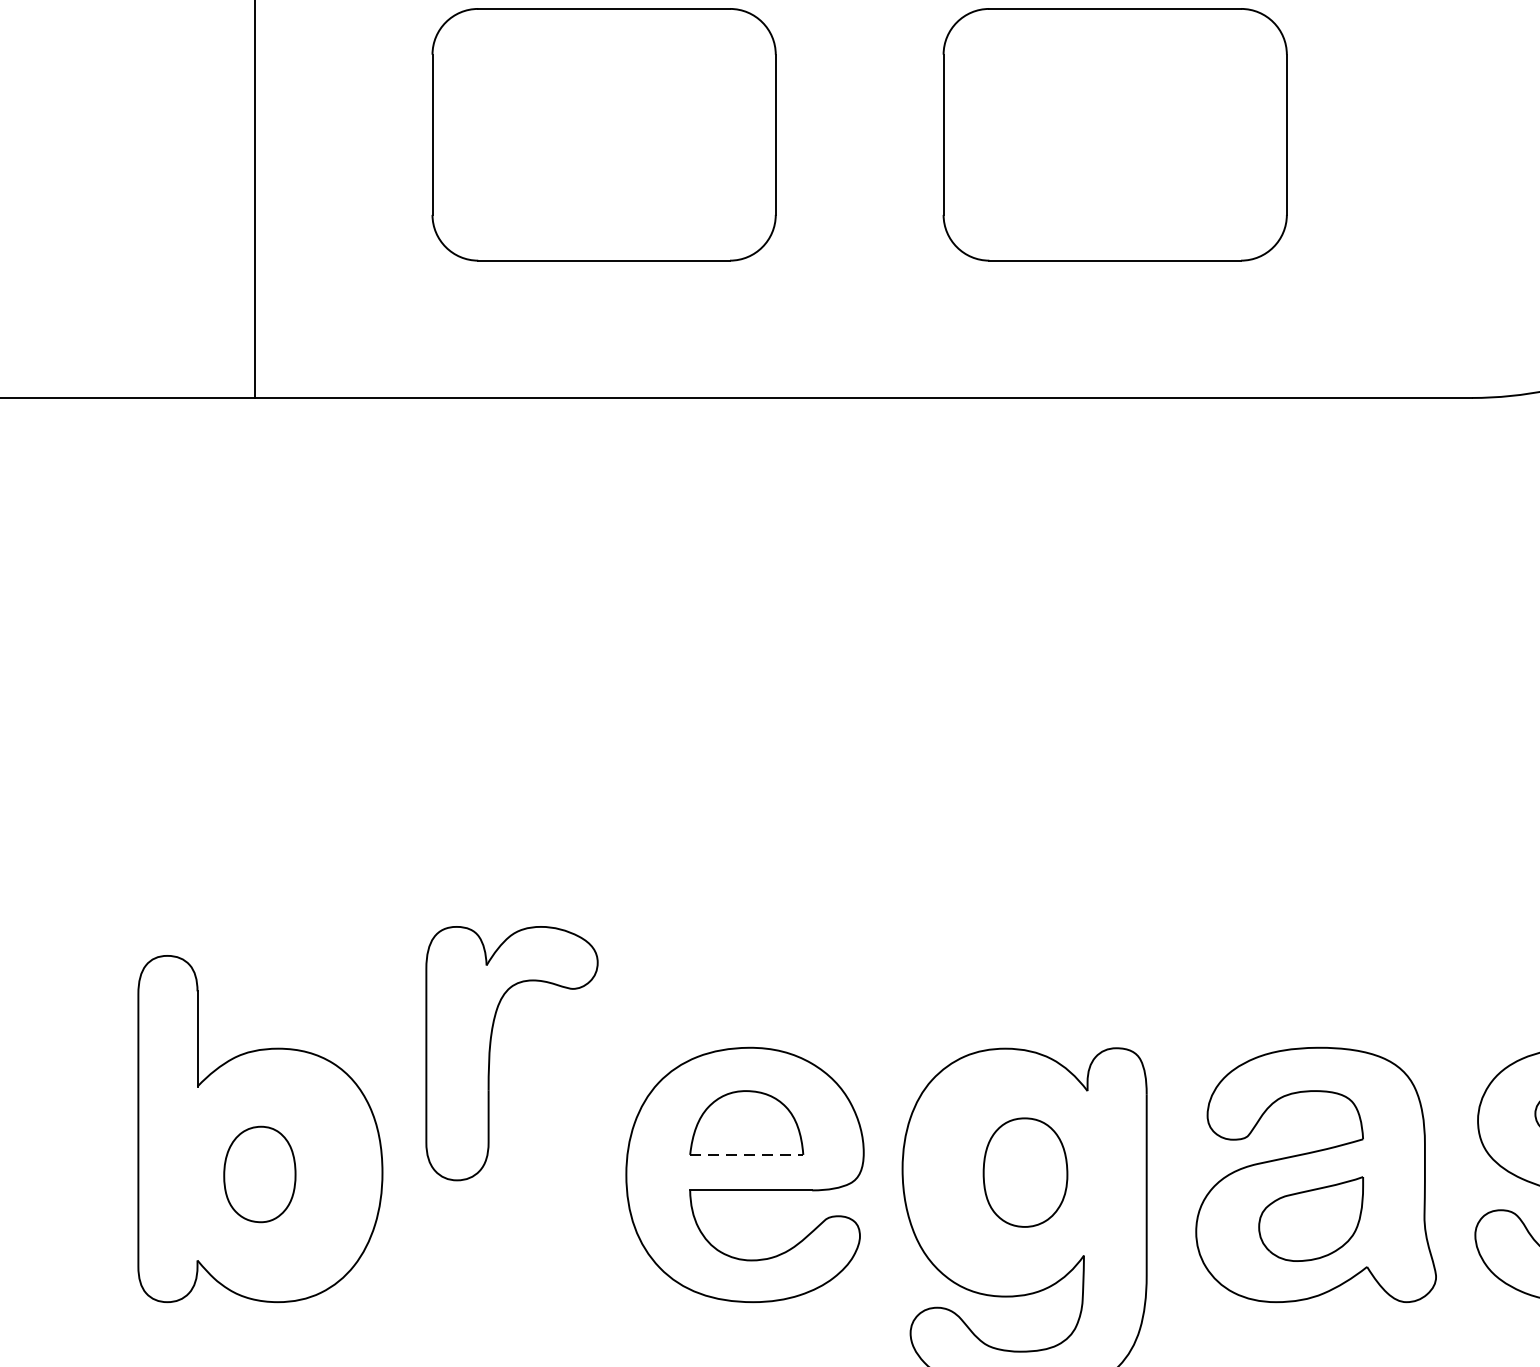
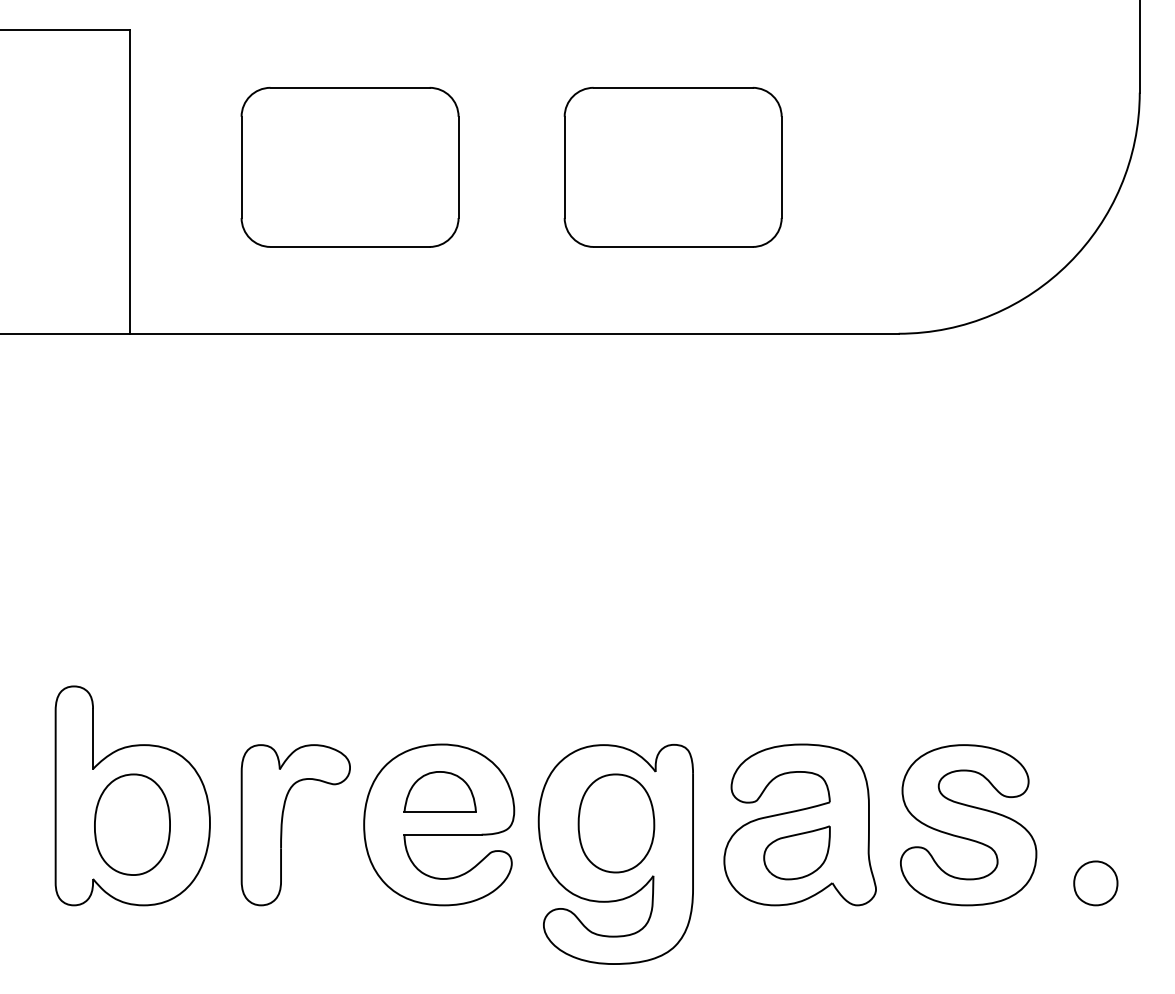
part: (490, 1054) -> (282, 825), moved
line: (747, 1155) -> (440, 812), dashed -> solid
part: (1025, 1172) -> (616, 823), size x1.43
part: (259, 1174) -> (132, 824), size x1.67

